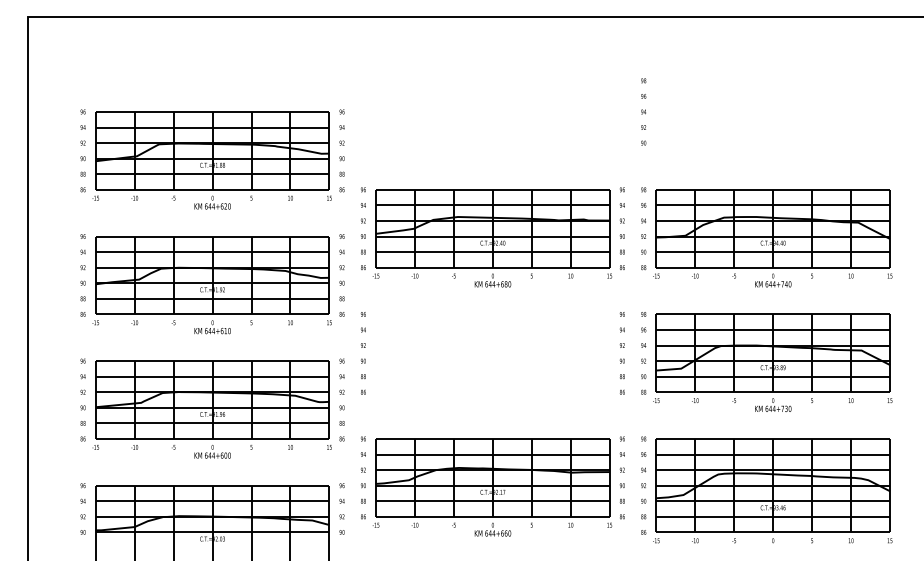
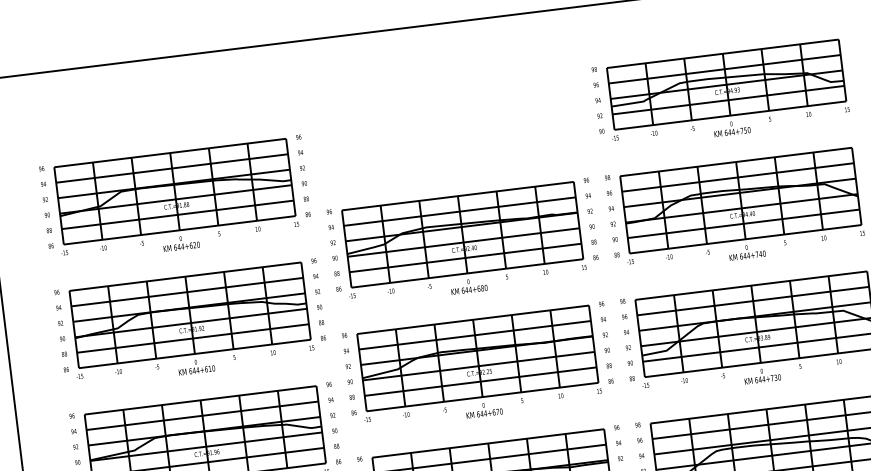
part: (772, 121) -> (727, 94), added
part: (492, 362) -> (478, 367), added

